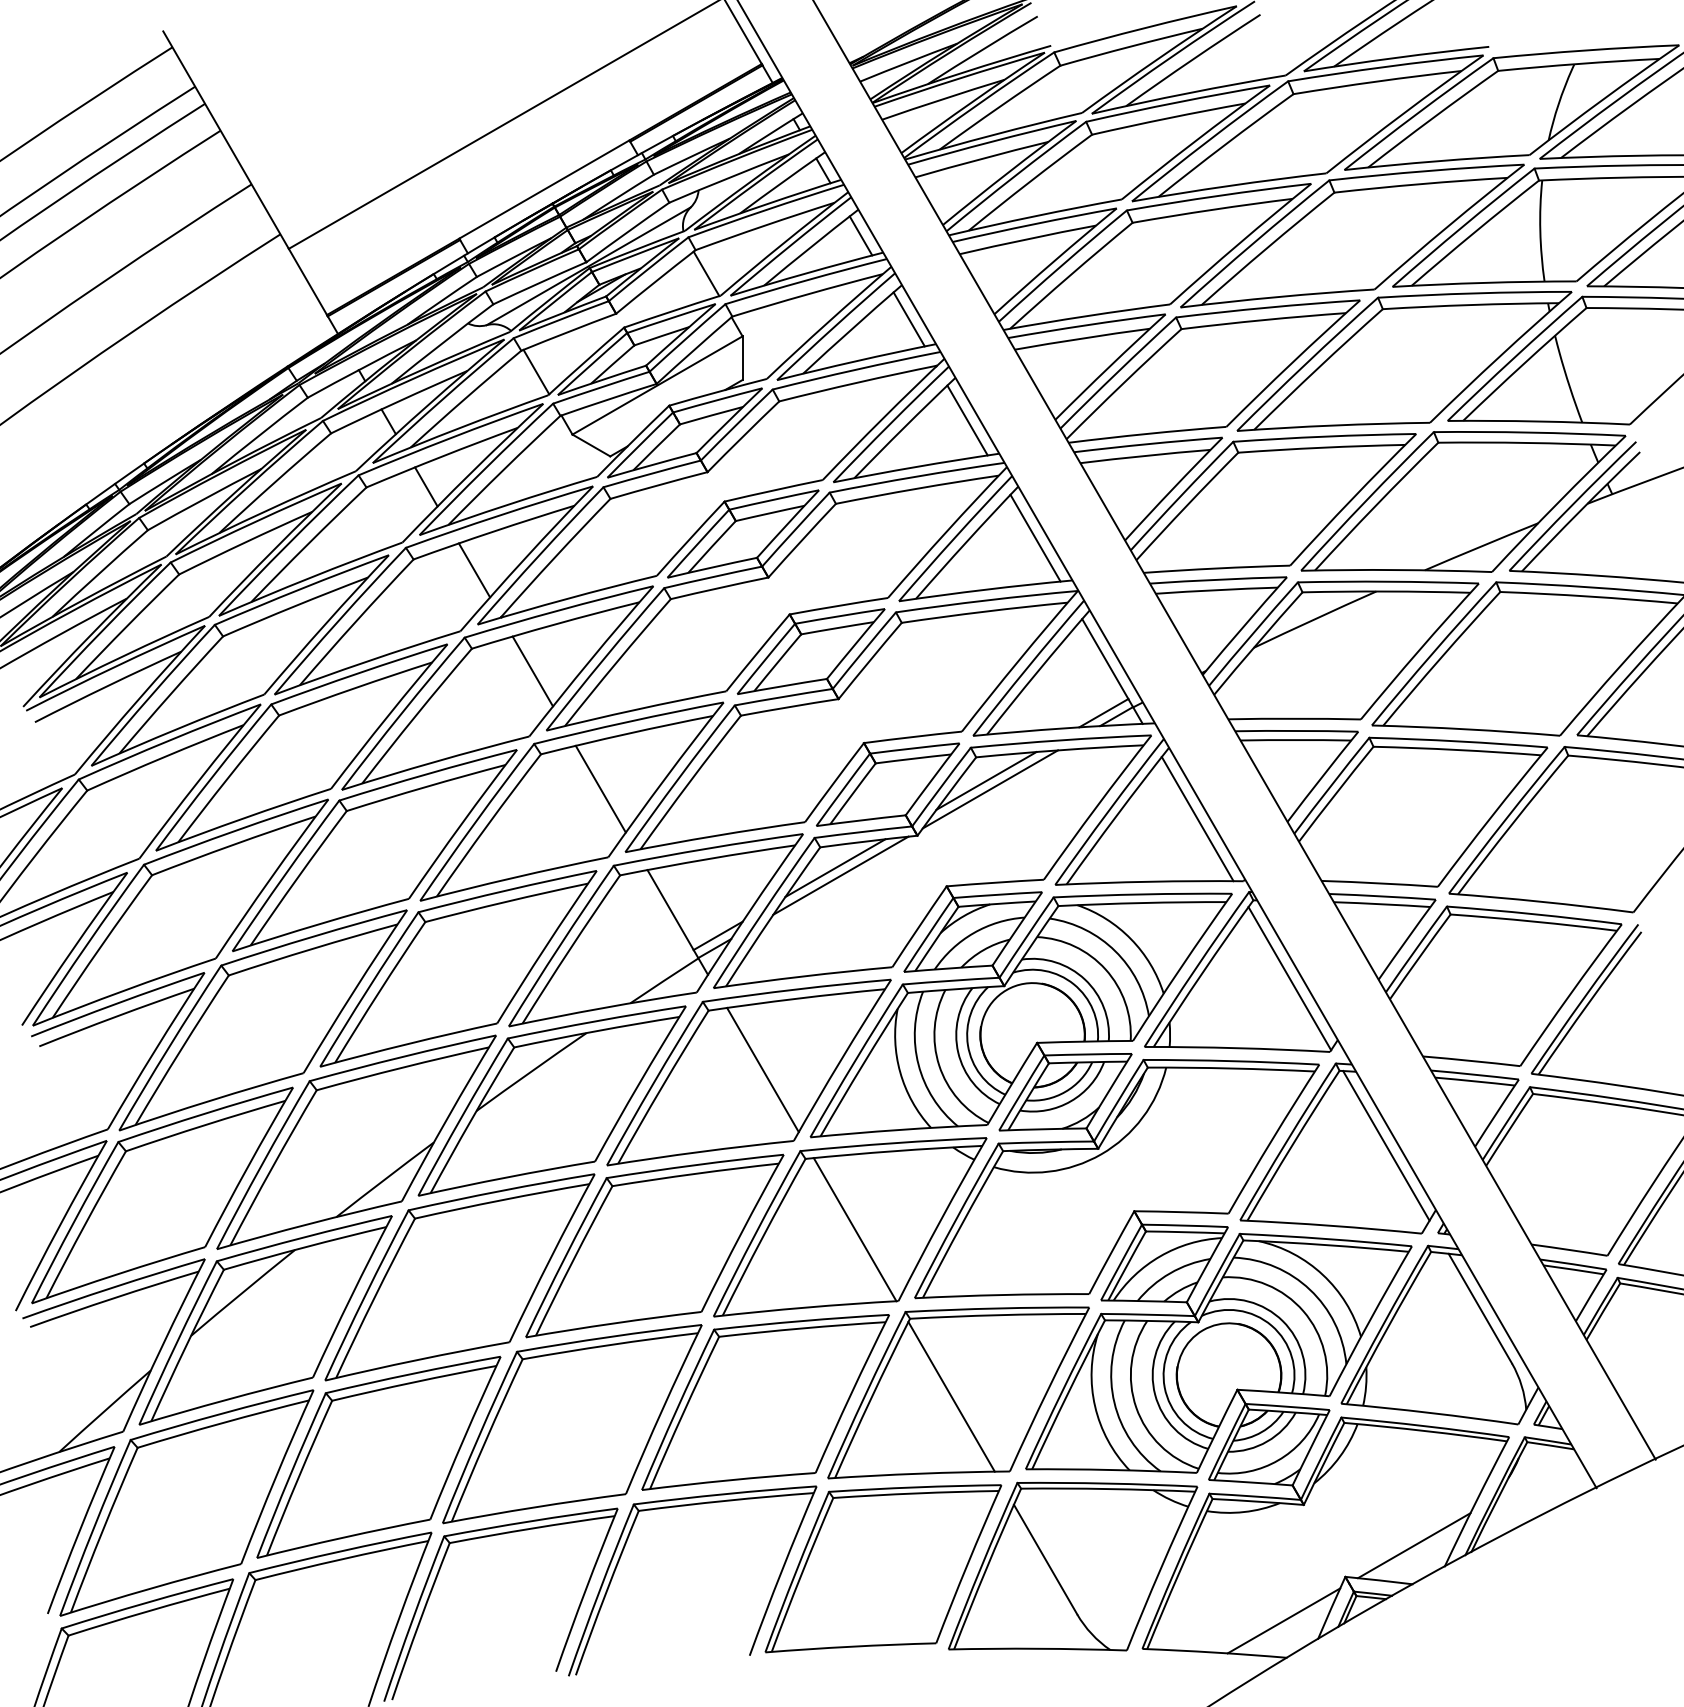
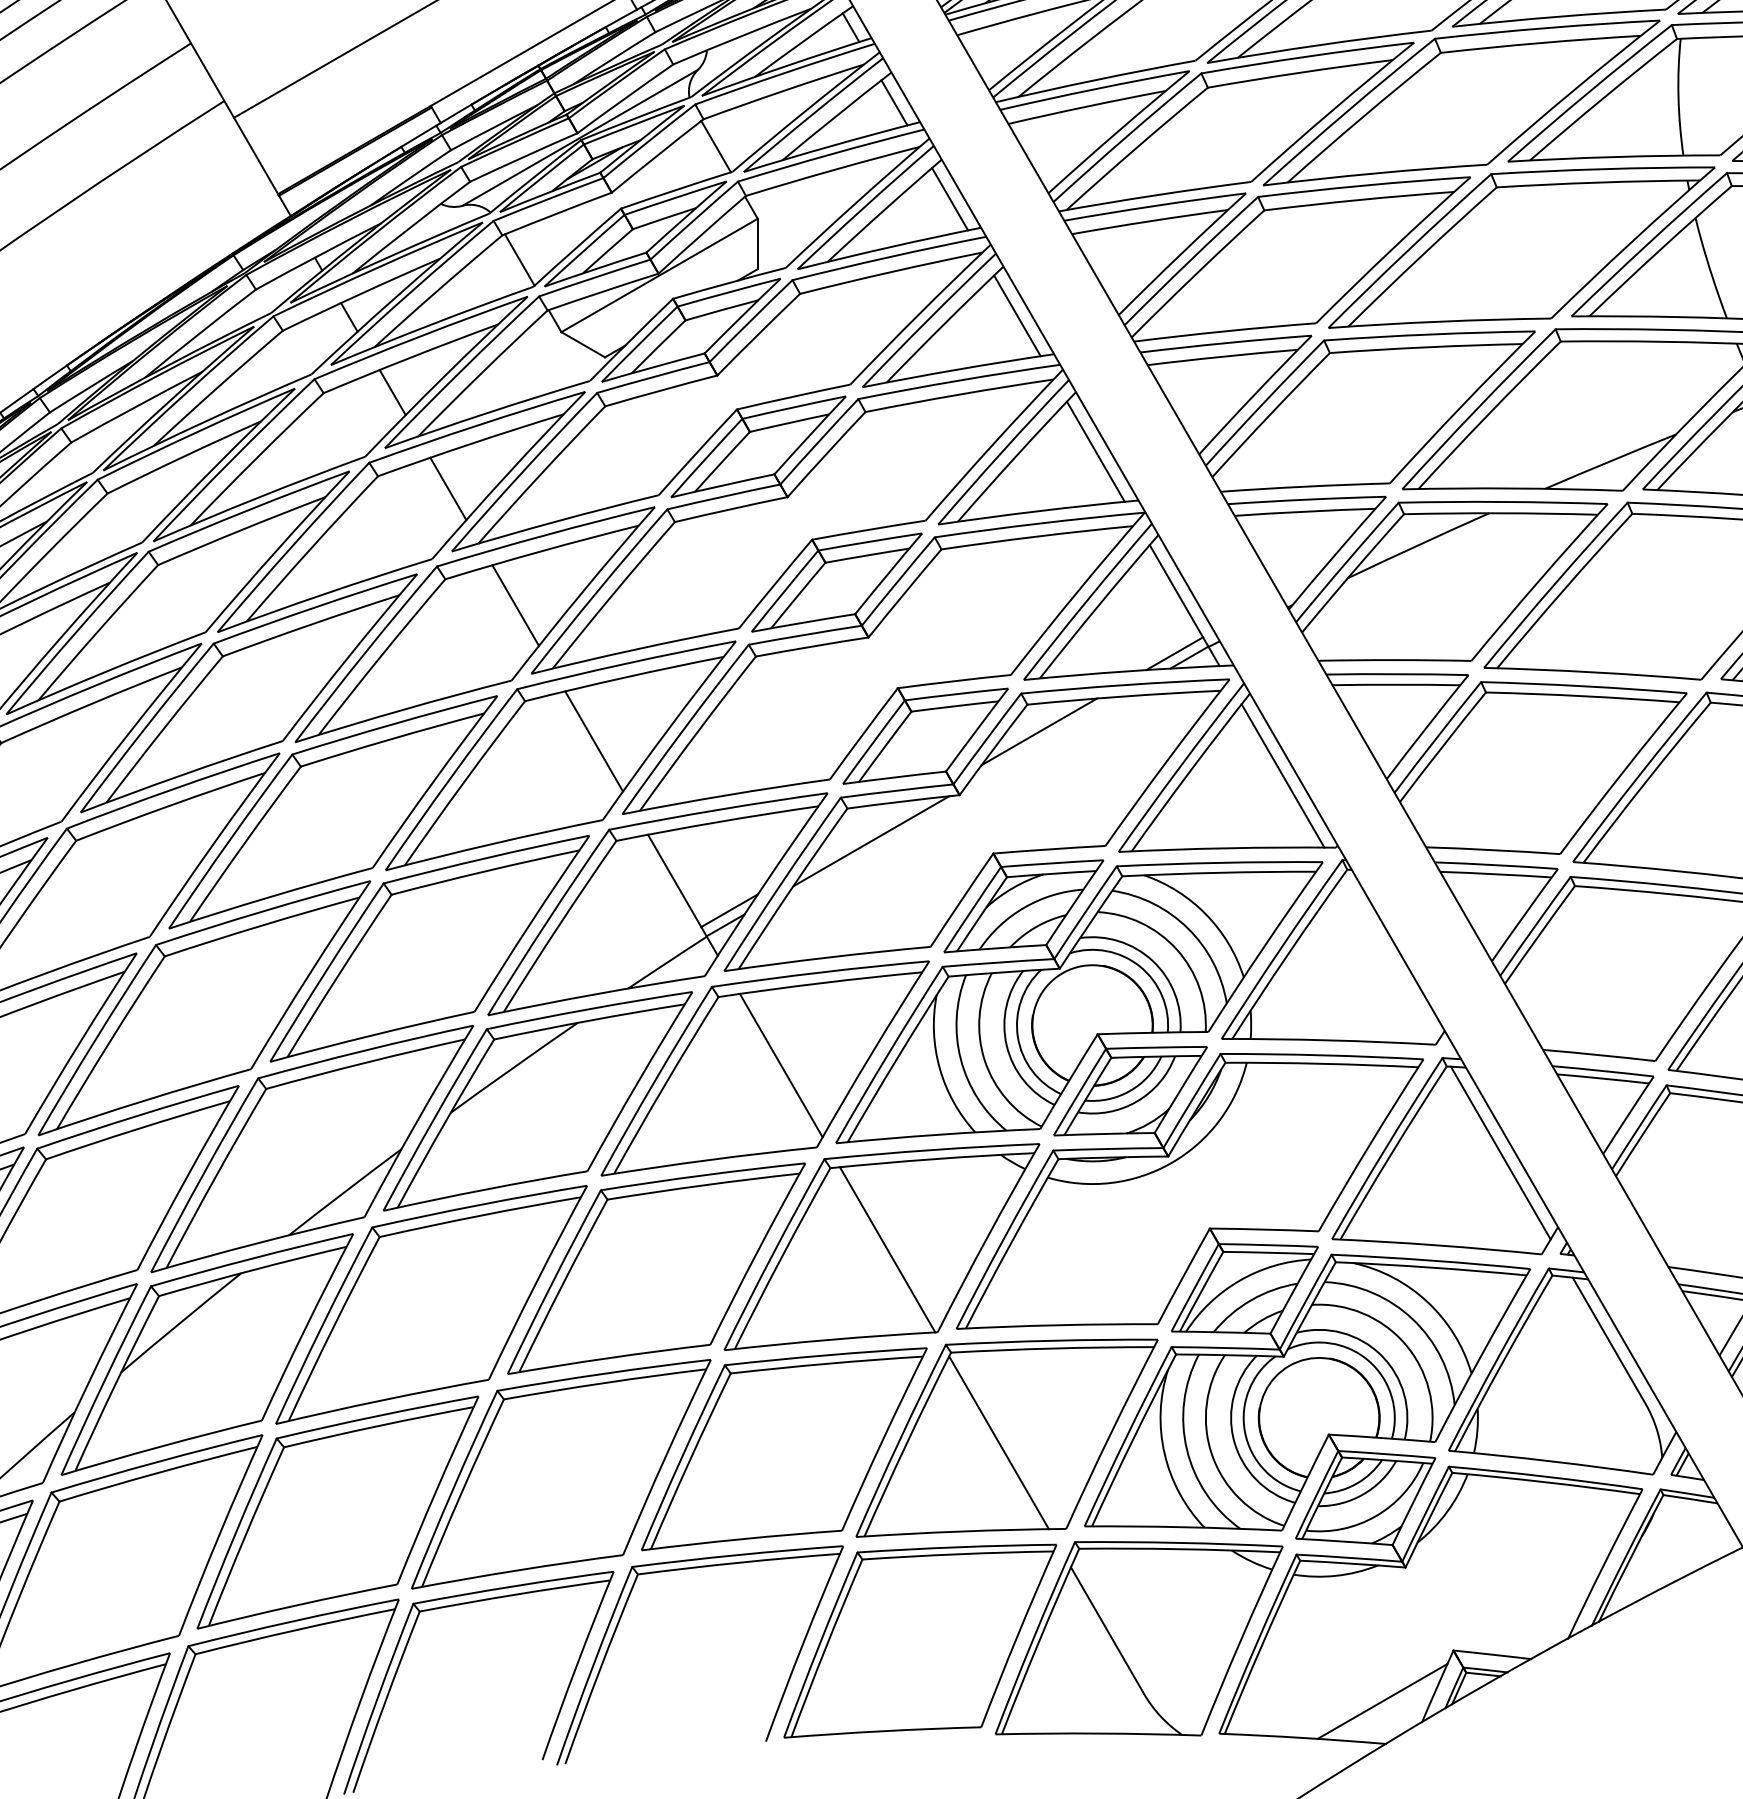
line: (990, 789) -> (1043, 741), removed
line: (835, 868) -> (865, 832), removed
line: (1289, 978) -> (1389, 959), removed
line: (1414, 1545) -> (1533, 1614), removed

